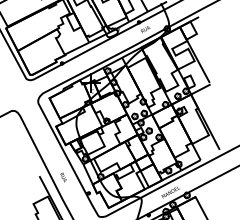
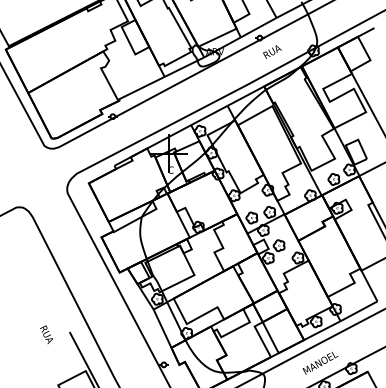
text: (63, 177) -> (46, 334), moved

